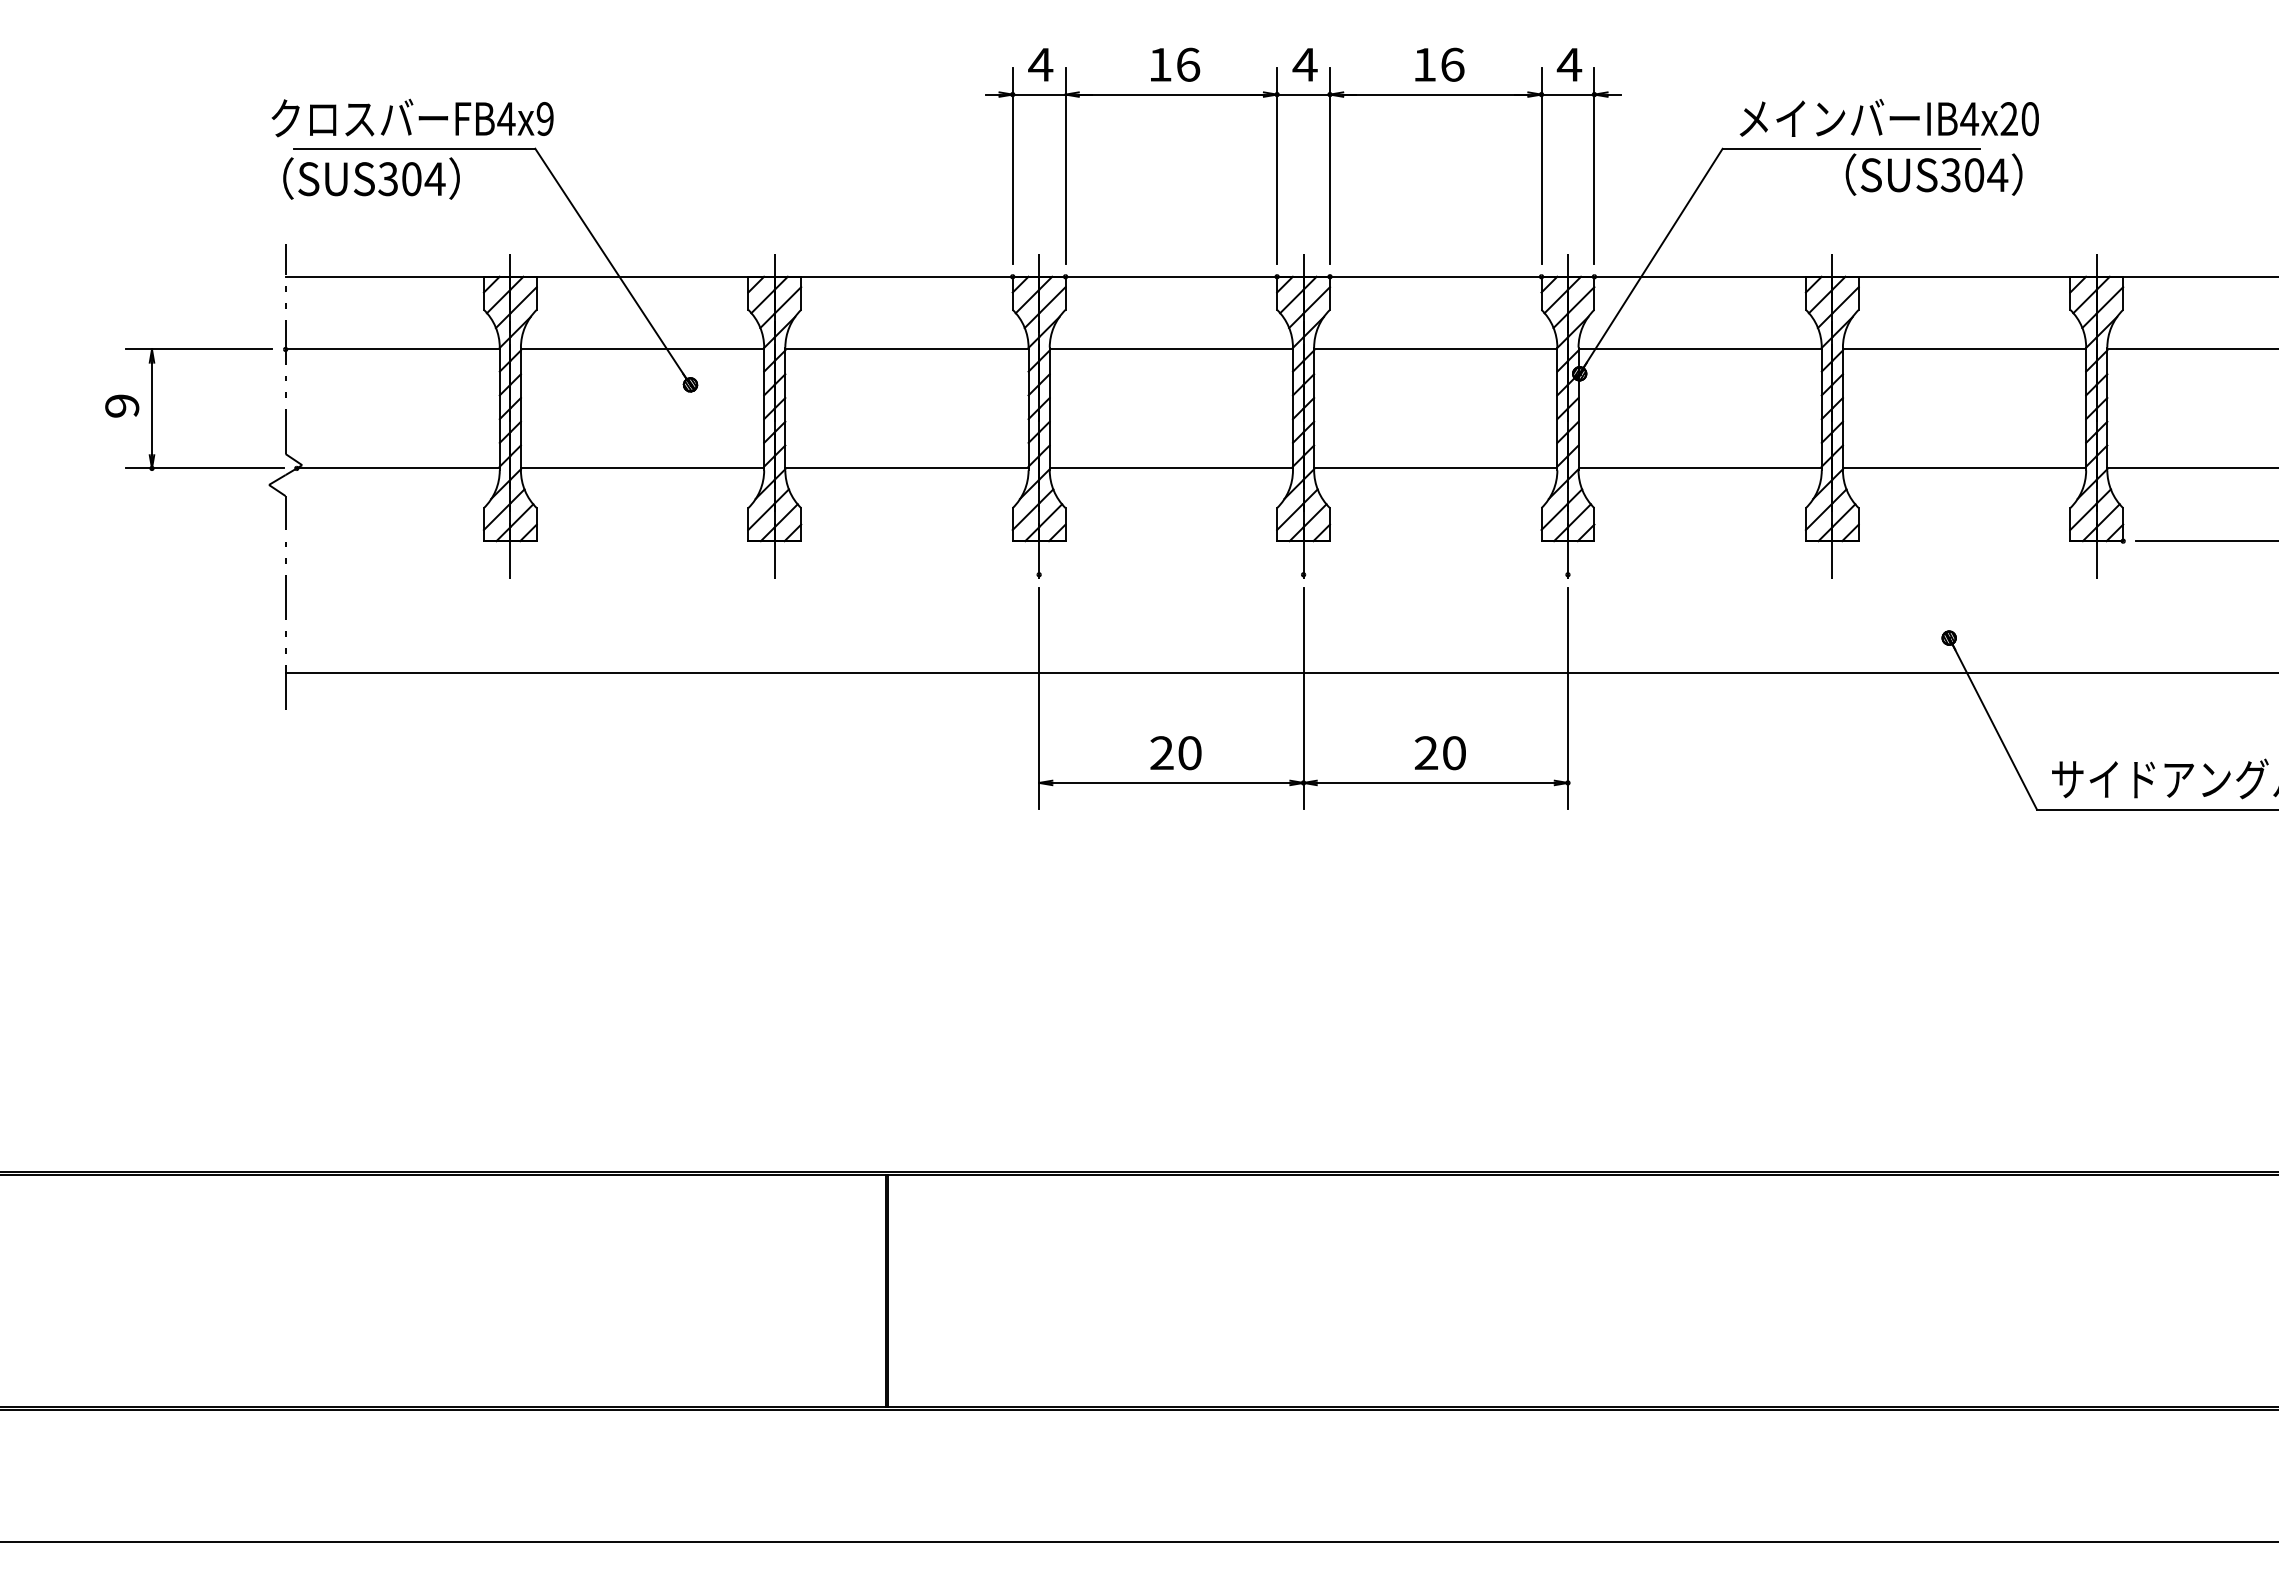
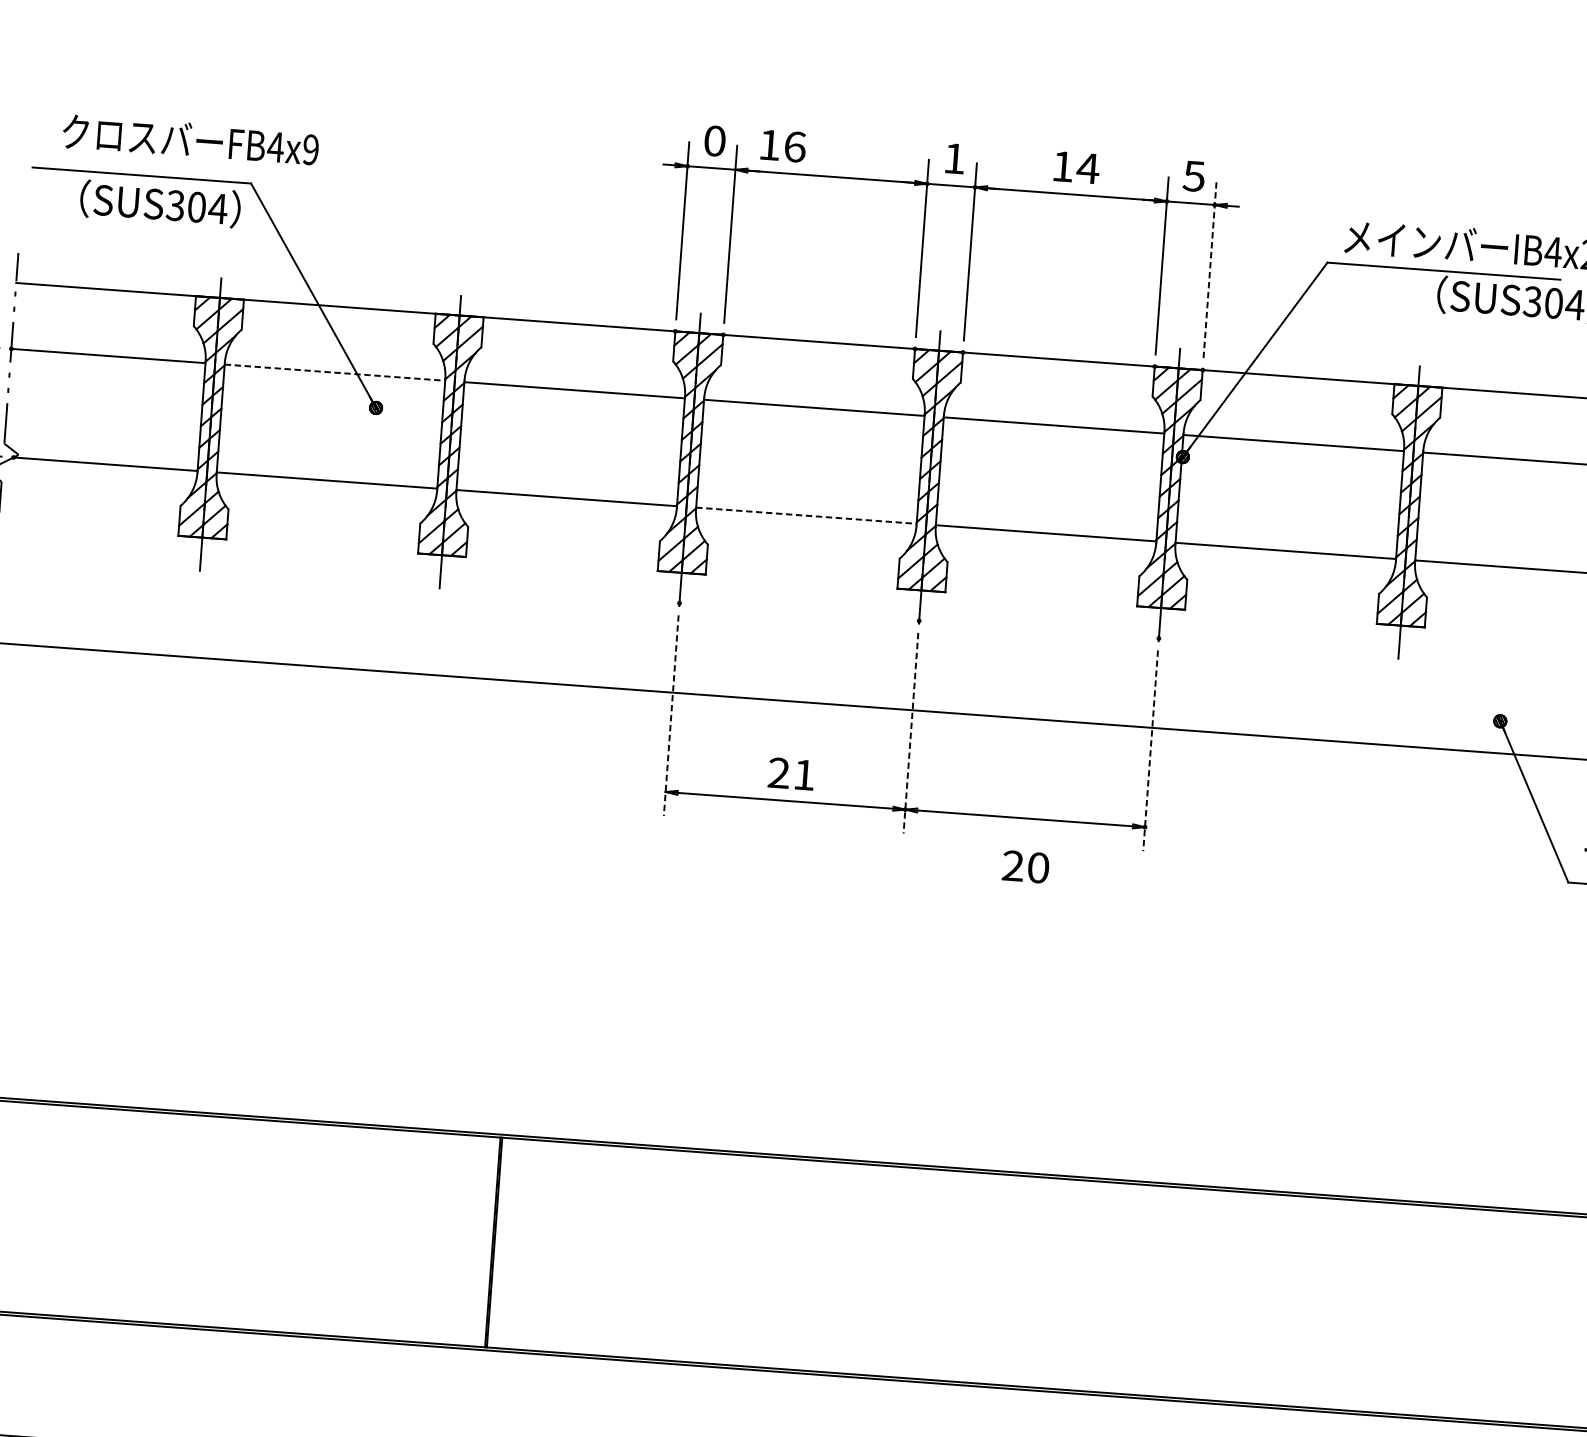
text: (1040, 64) -> (714, 140), 4 -> 0
text: (1175, 64) -> (783, 145), moved
text: (1304, 64) -> (954, 158), 4 -> 1
text: (1452, 64) -> (1088, 168), 16 -> 14
text: (1569, 64) -> (1194, 176), 4 -> 5
text: (412, 117) -> (190, 139), moved
line: (1594, 165) -> (1210, 269), solid -> dashed
text: (371, 178) -> (160, 204), moved
line: (642, 349) -> (334, 372), solid -> dashed
line: (1171, 468) -> (806, 515), solid -> dashed
line: (1039, 698) -> (671, 715), solid -> dashed
line: (1303, 698) -> (910, 733), solid -> dashed
line: (1567, 698) -> (1150, 750), solid -> dashed
text: (1189, 753) -> (803, 775), 20 -> 21
text: (1440, 753) -> (1025, 867), moved

